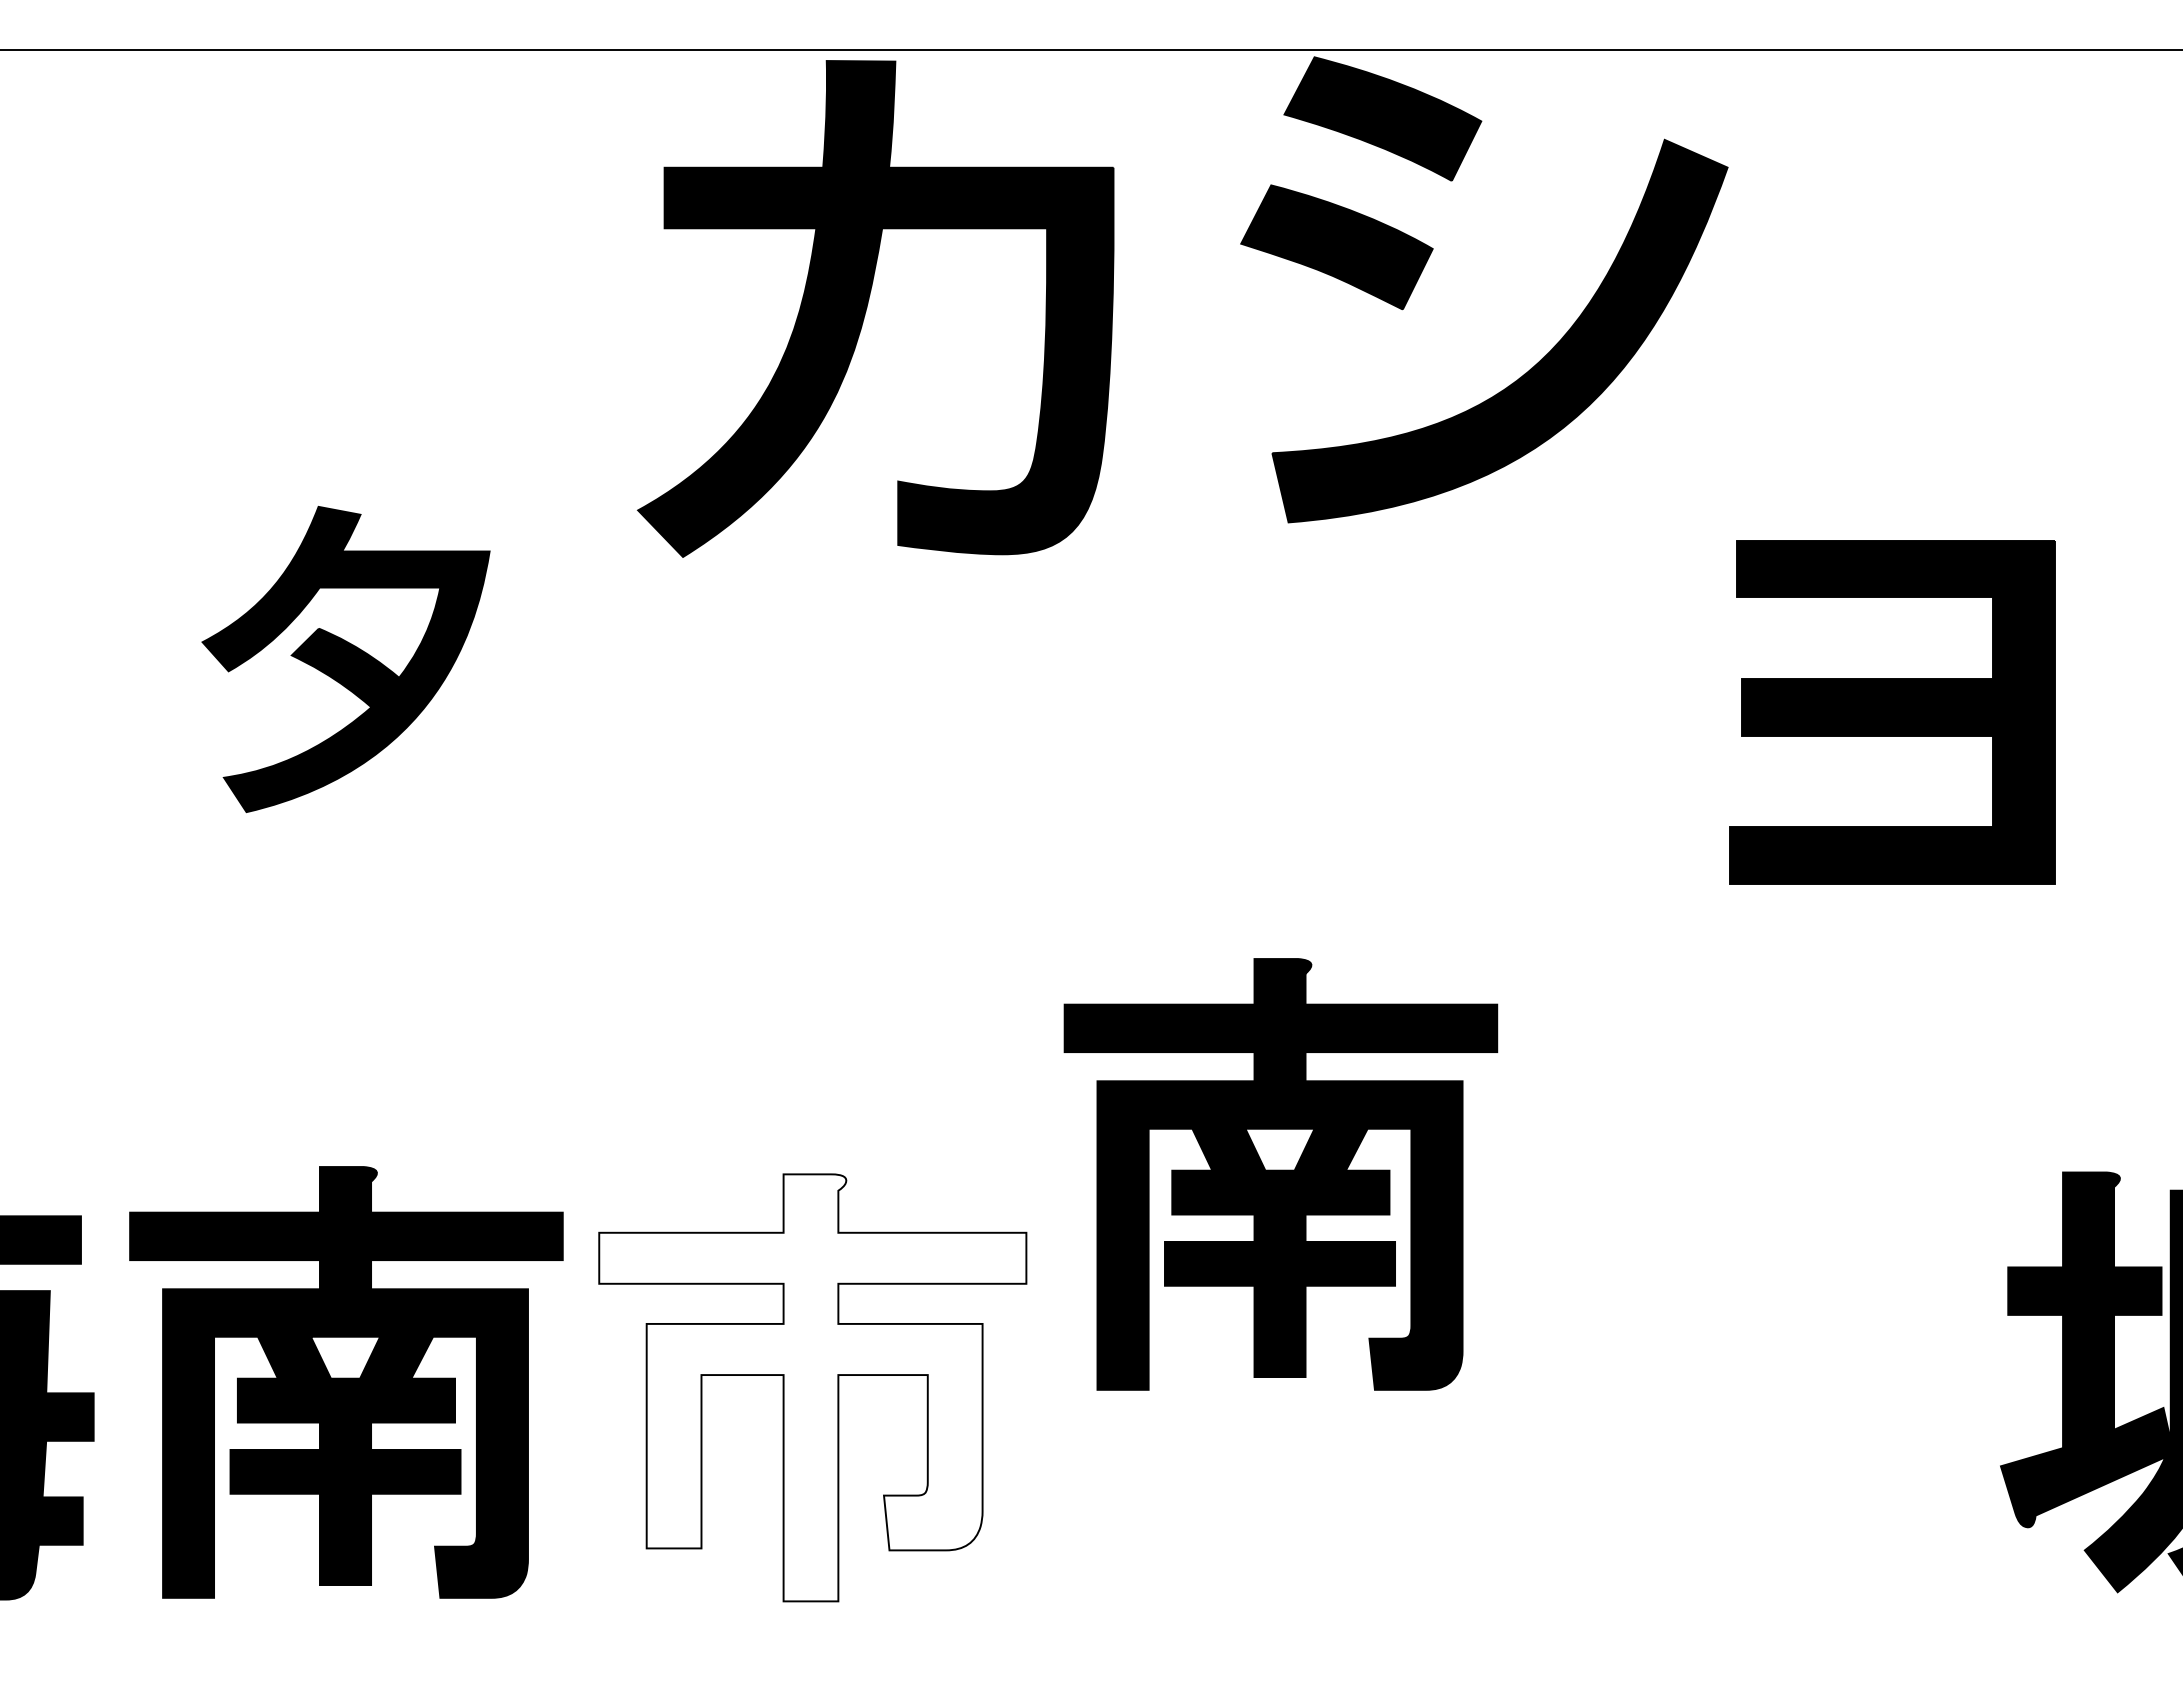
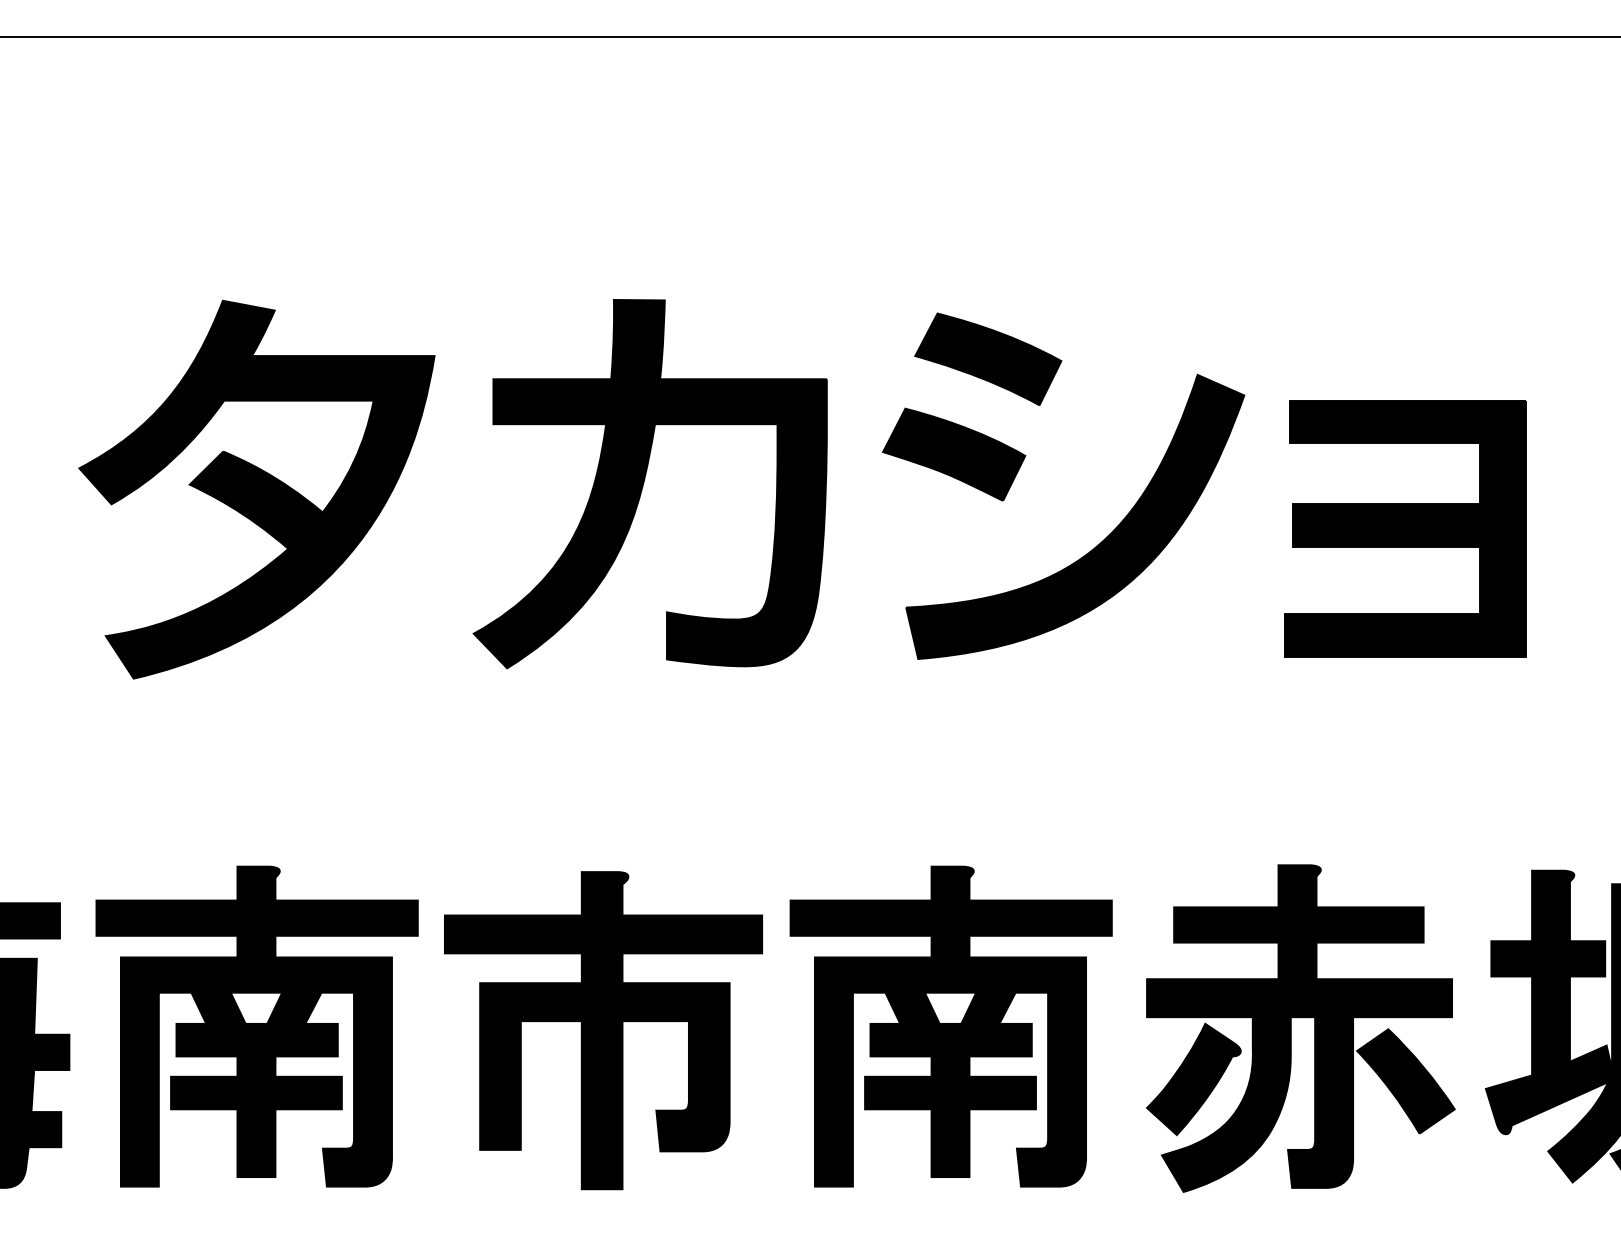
part: (1426, 264) -> (1020, 467), moved
part: (867, 308) -> (644, 483), moved
part: (345, 659) -> (256, 489), size x1.67
part: (1280, 1174) -> (950, 1026), moved
part: (1739, 1384) -> (1291, 1028), added
fill: (812, 1387) -> (603, 1030), added

